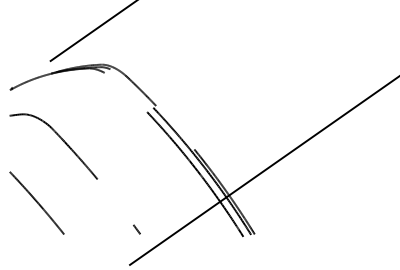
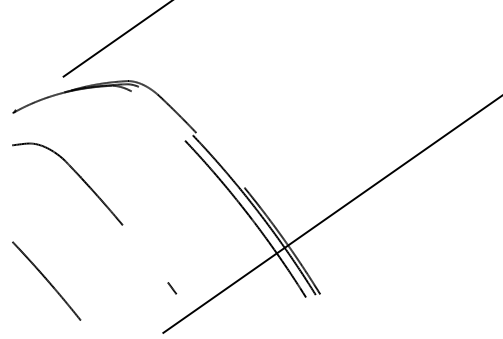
curve: (36, 202) -> (46, 280), moved

